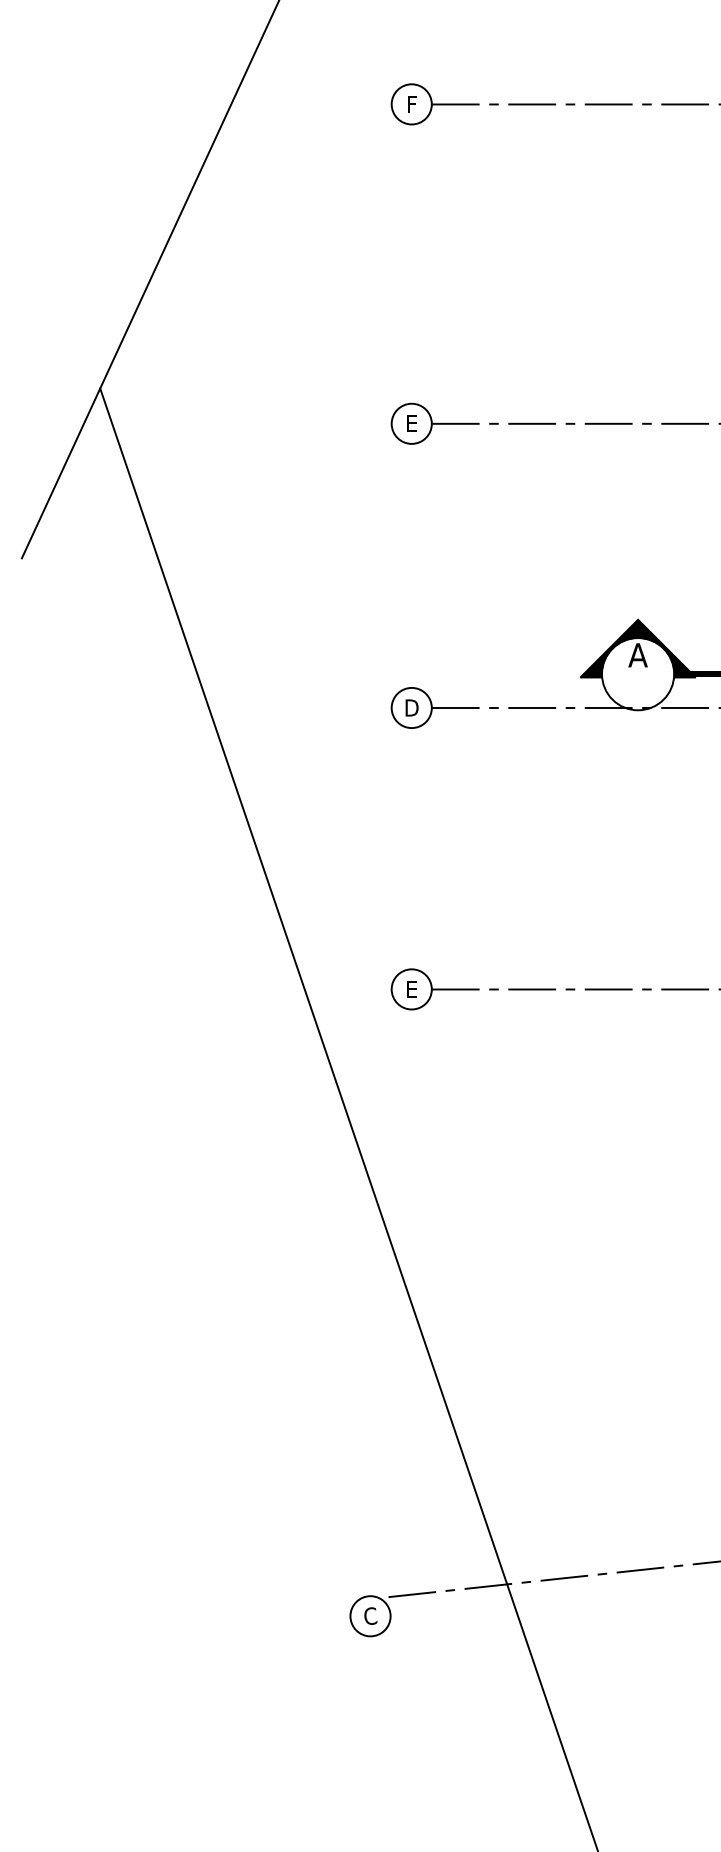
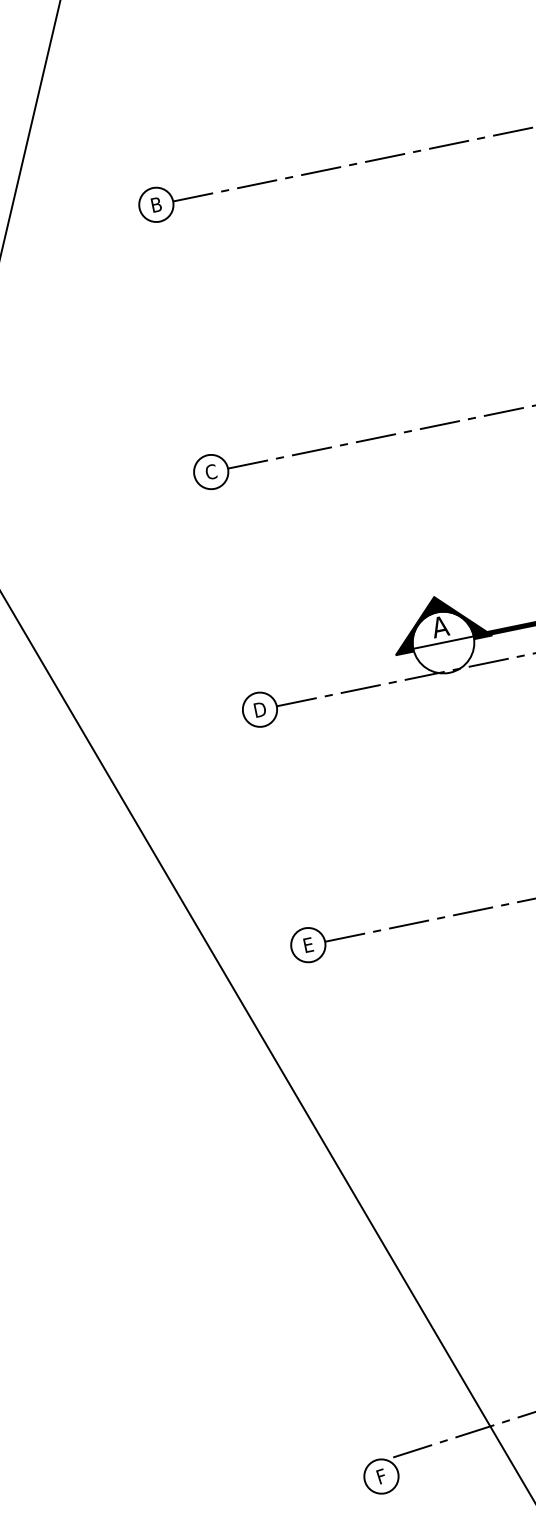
text: (411, 103) -> (155, 204), F -> B
text: (411, 423) -> (210, 471), E -> C
line: (637, 674) -> (443, 642), added
text: (370, 1616) -> (381, 1476), C -> F

